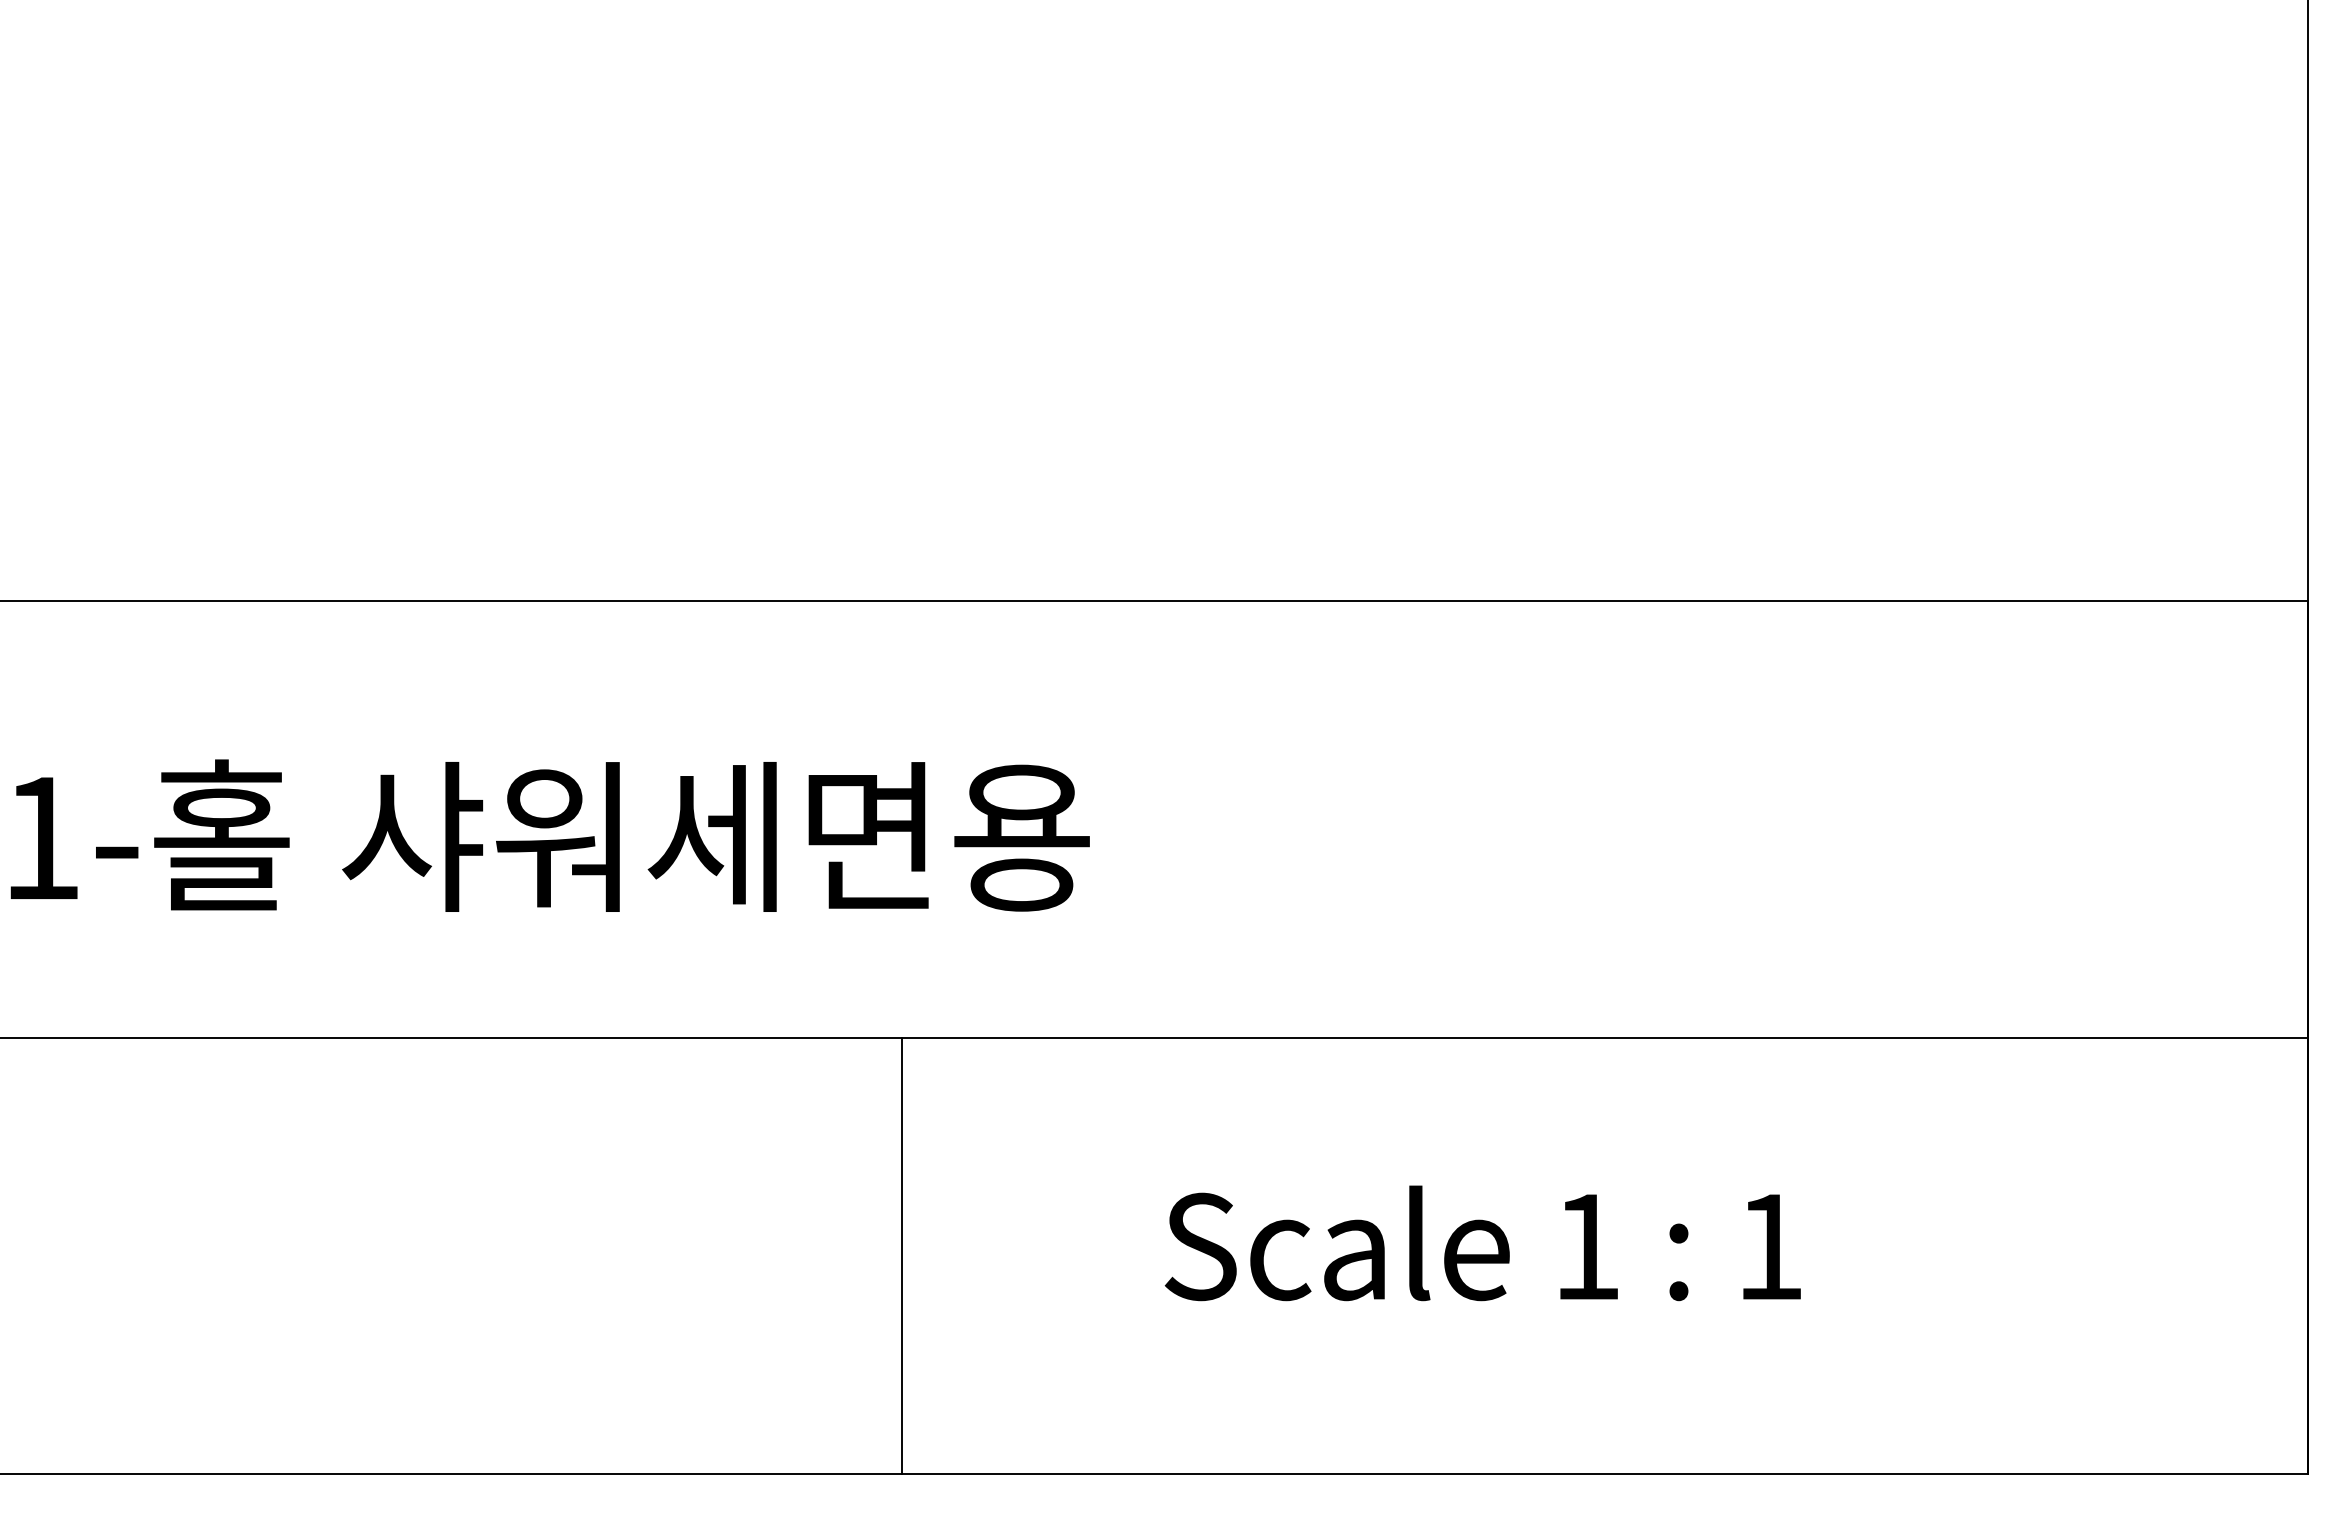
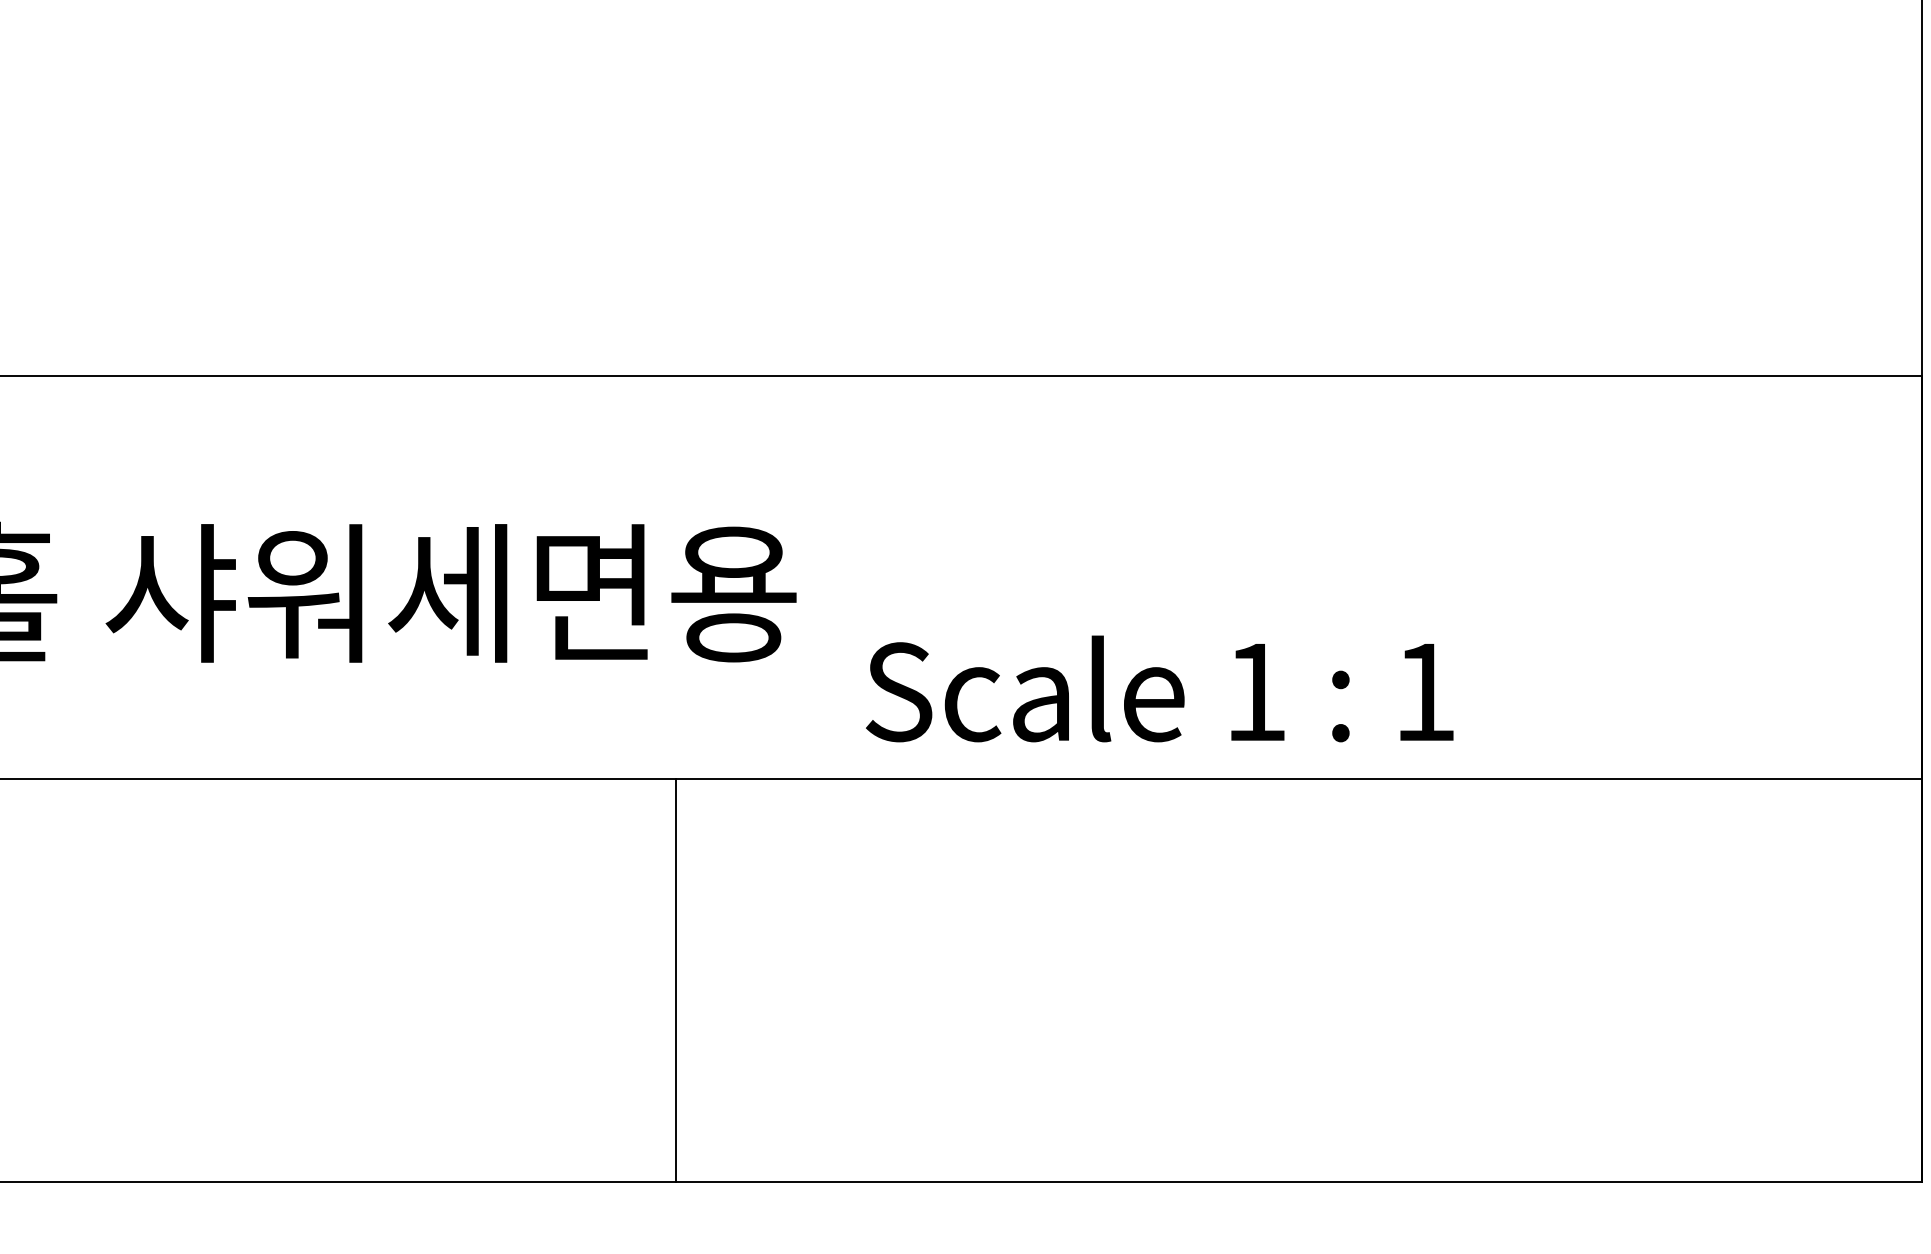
text: (1482, 1243) -> (1159, 689), moved
line: (902, 1255) -> (676, 980), moved

